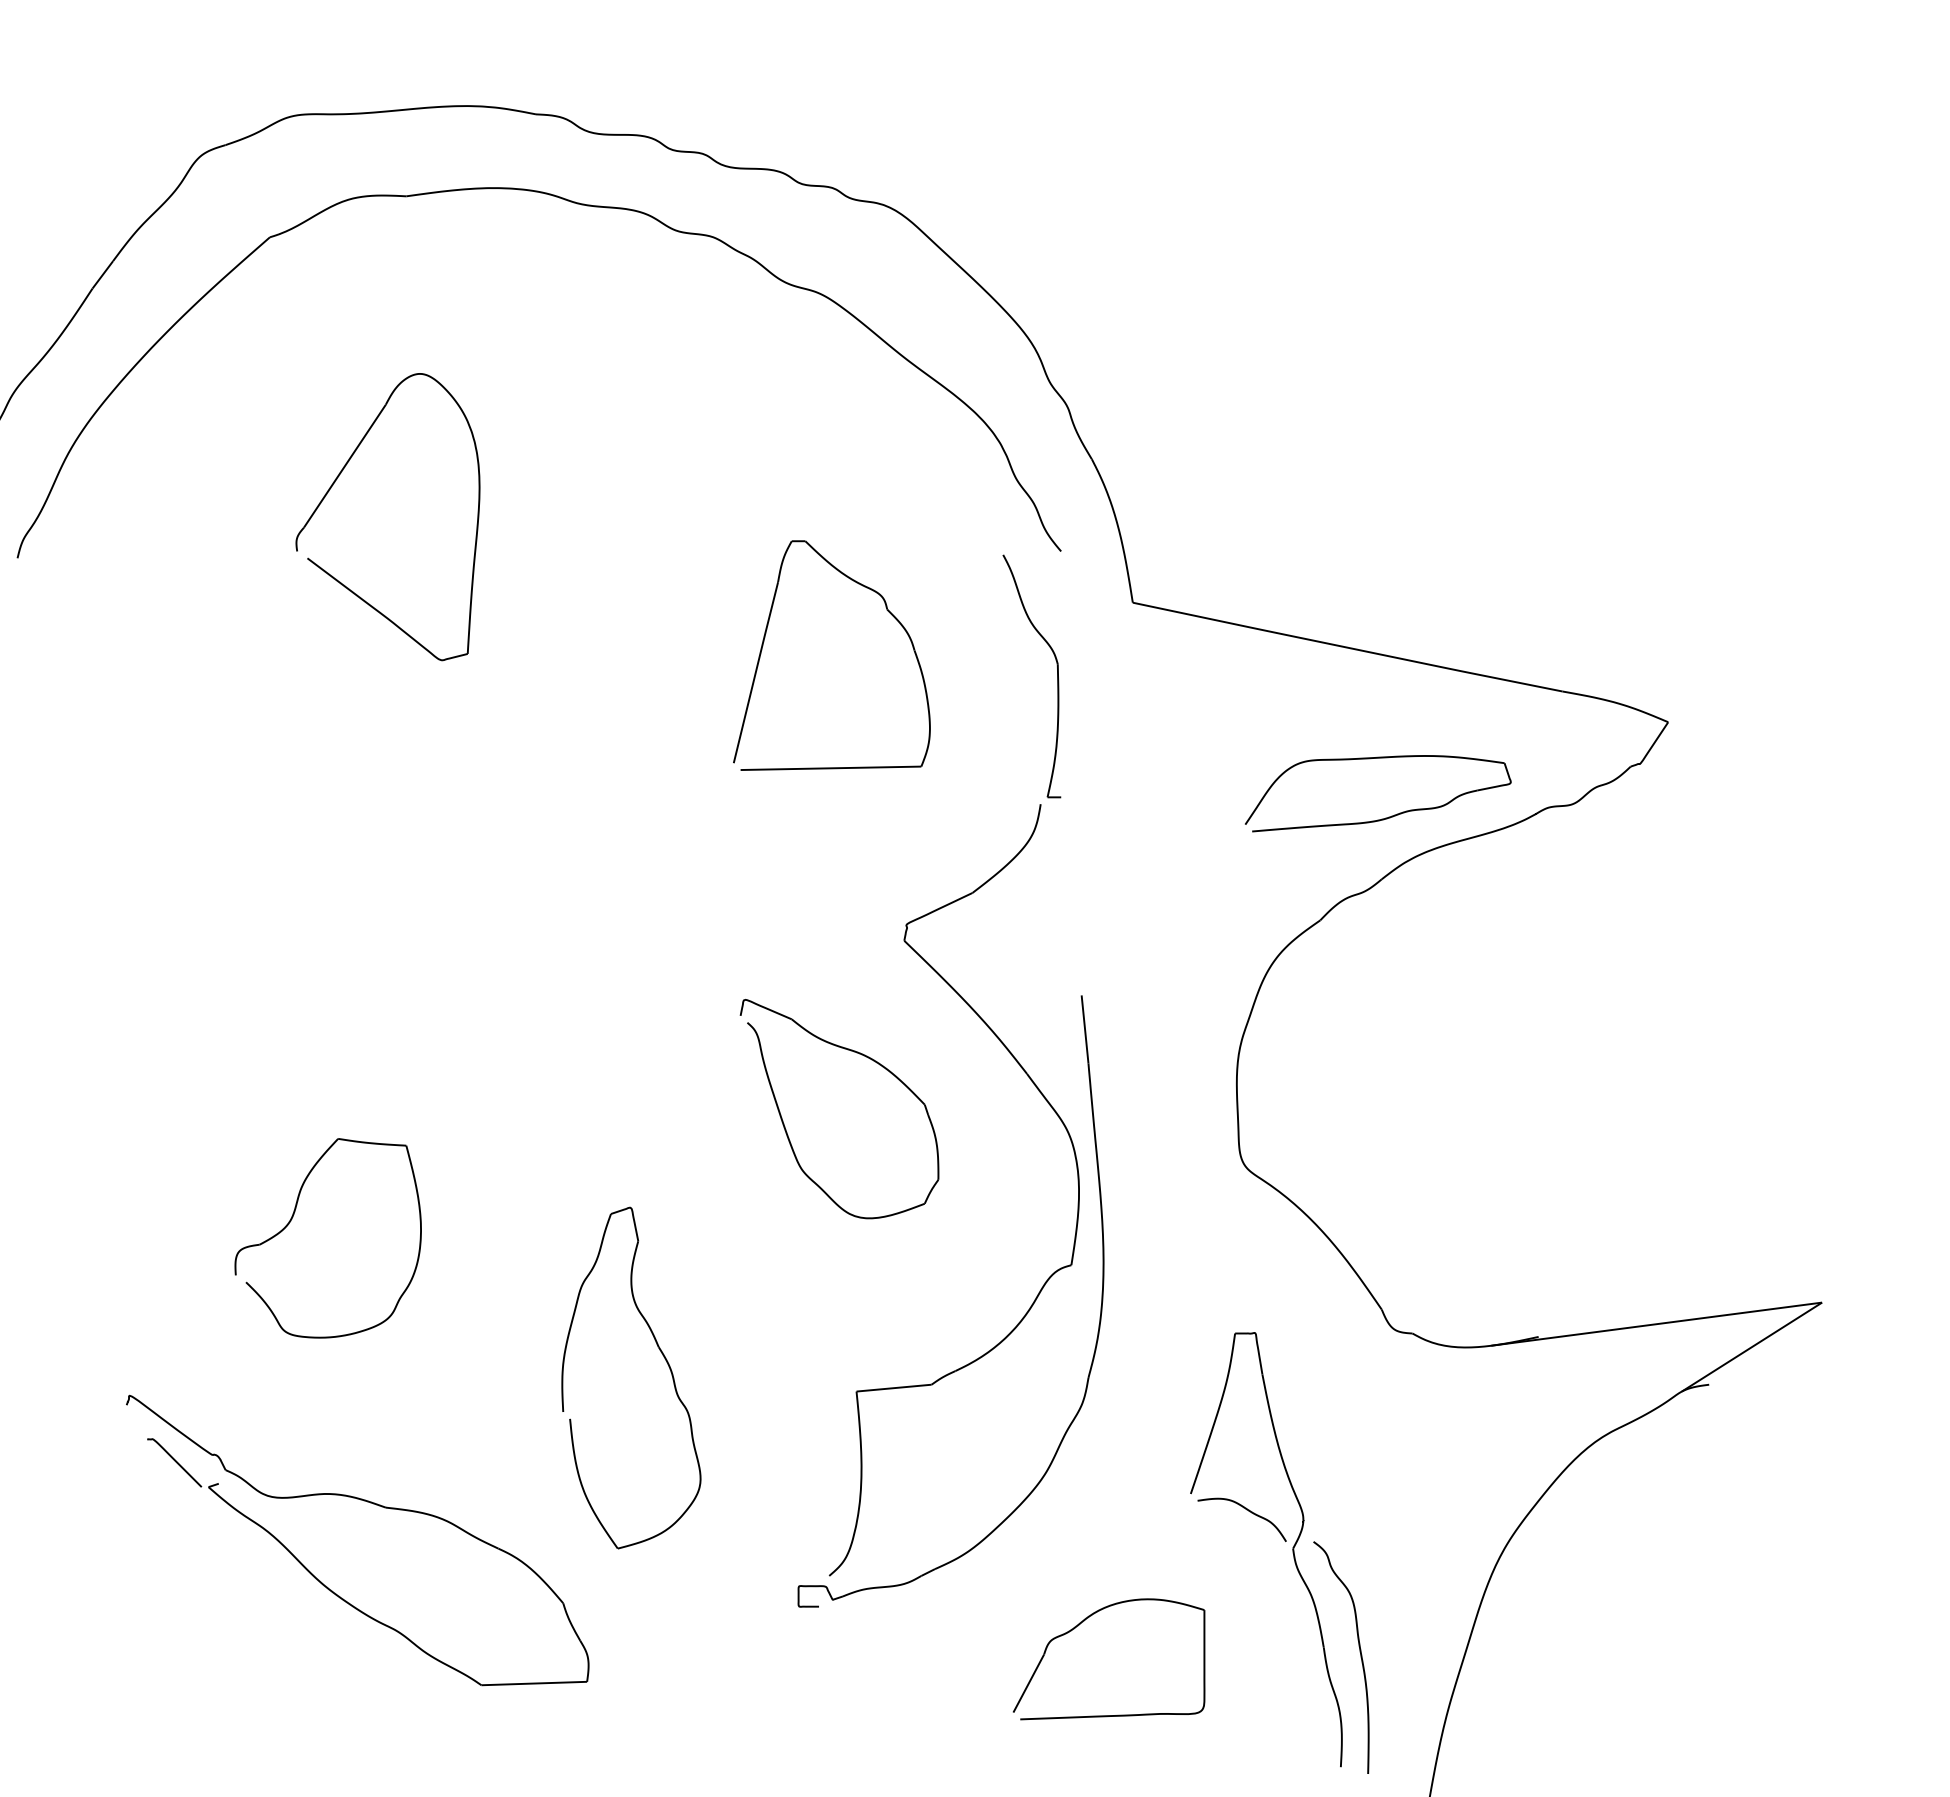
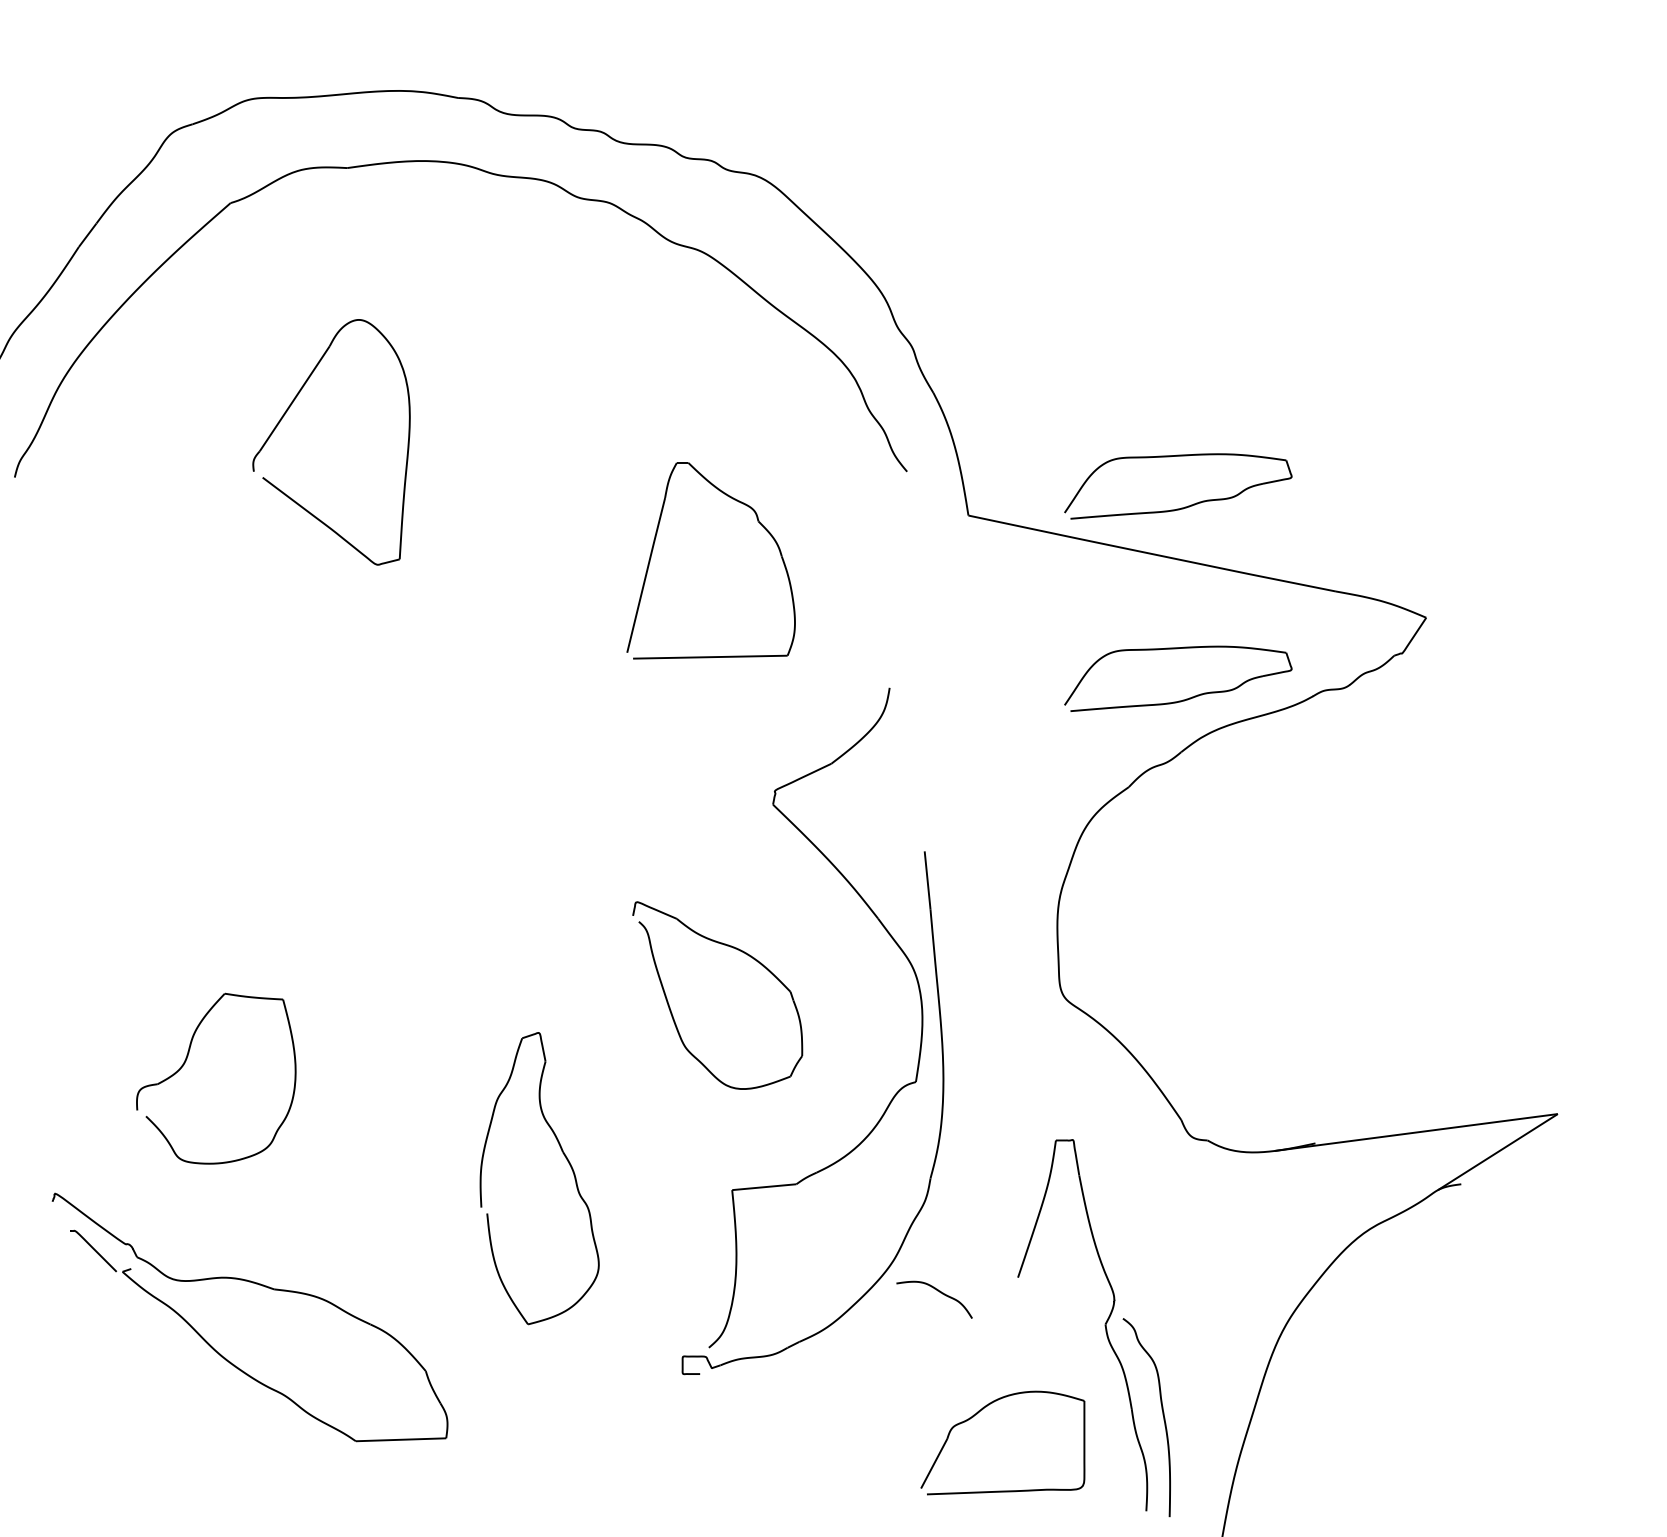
part: (1385, 592) -> (1184, 506), added
part: (1057, 676) -> (904, 578), removed
part: (785, 1126) -> (671, 1010), moved
part: (291, 1221) -> (184, 1064), moved
part: (370, 1503) -> (261, 1285), moved
curve: (1246, 1510) -> (938, 1291), moved
part: (1078, 1626) -> (976, 1414), moved

